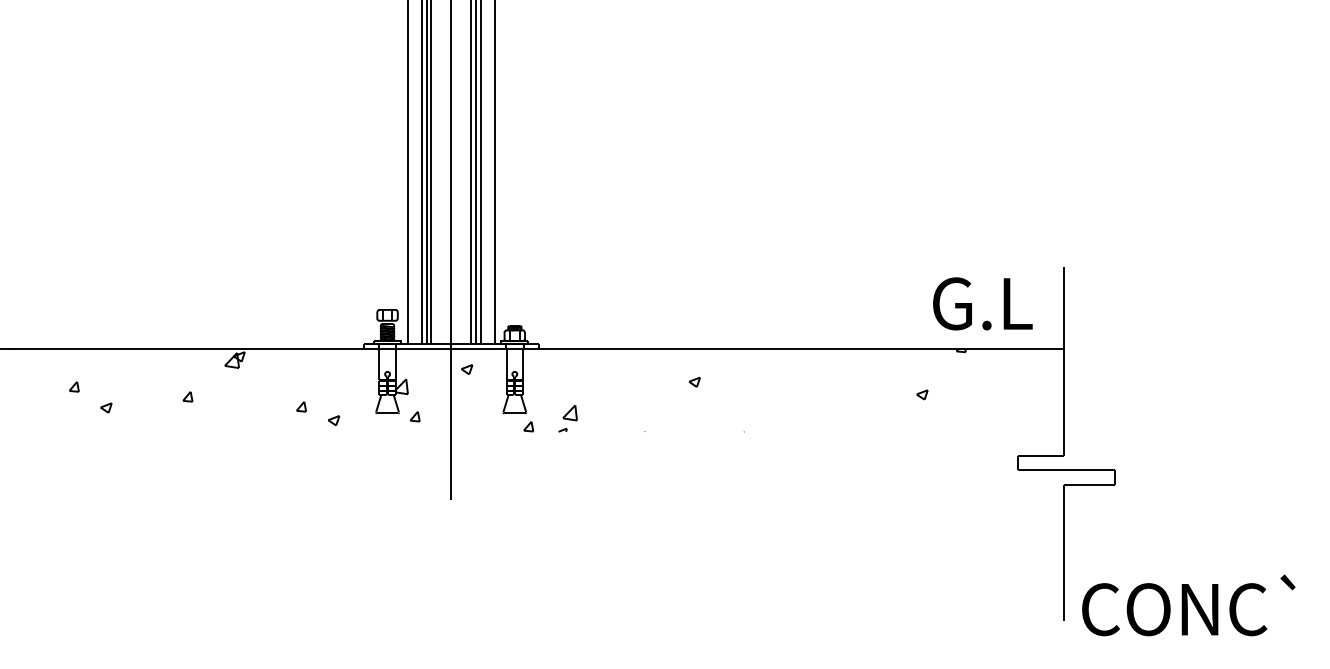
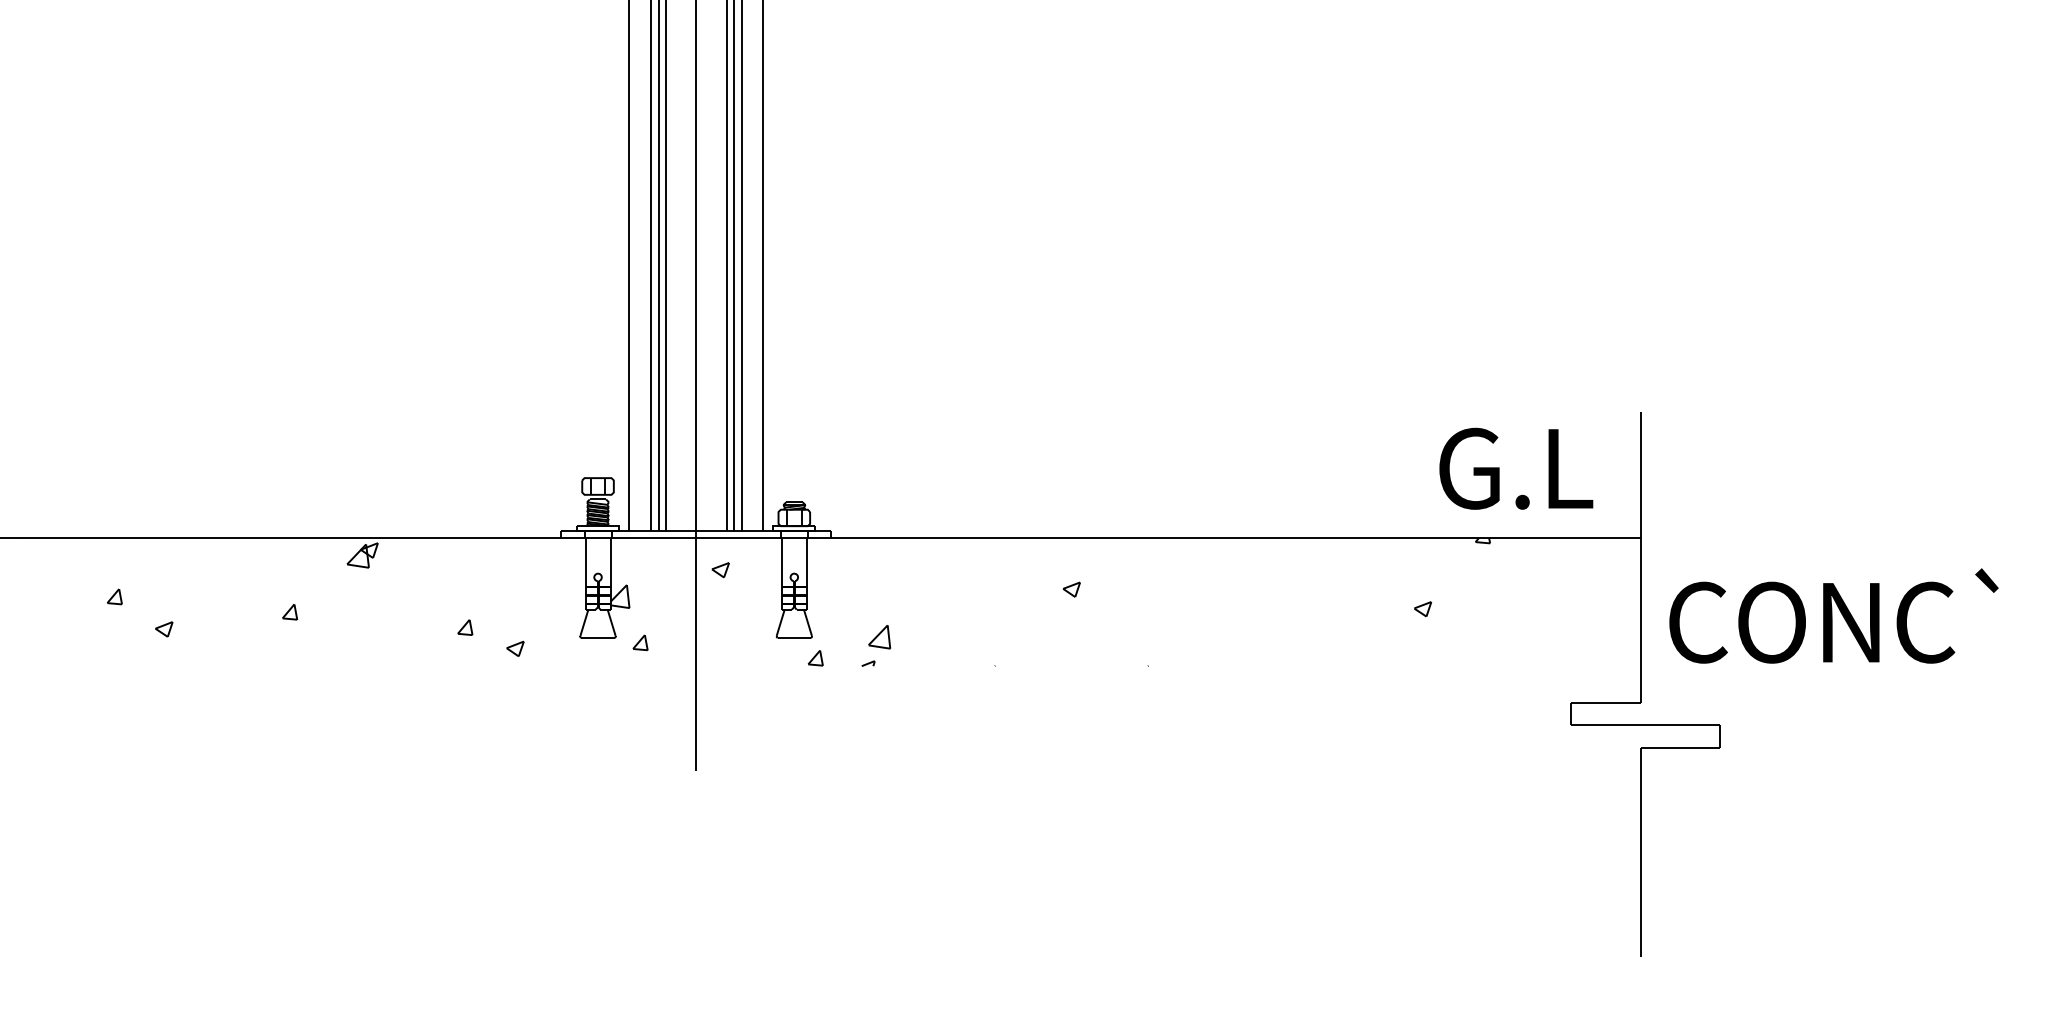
text: (1188, 605) -> (1833, 616), moved

